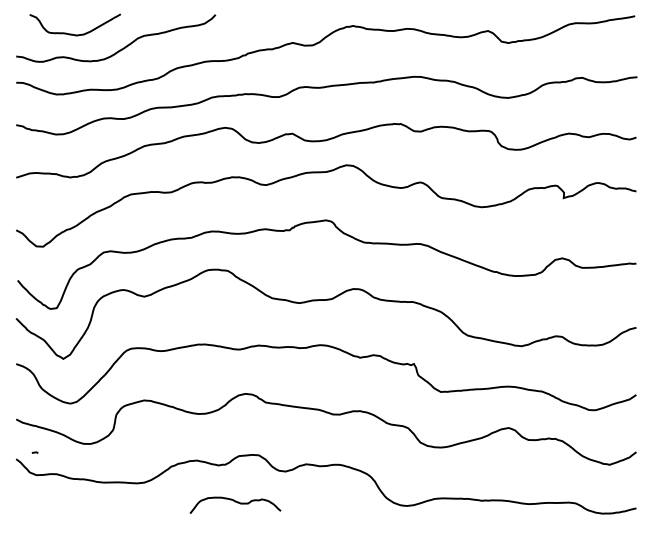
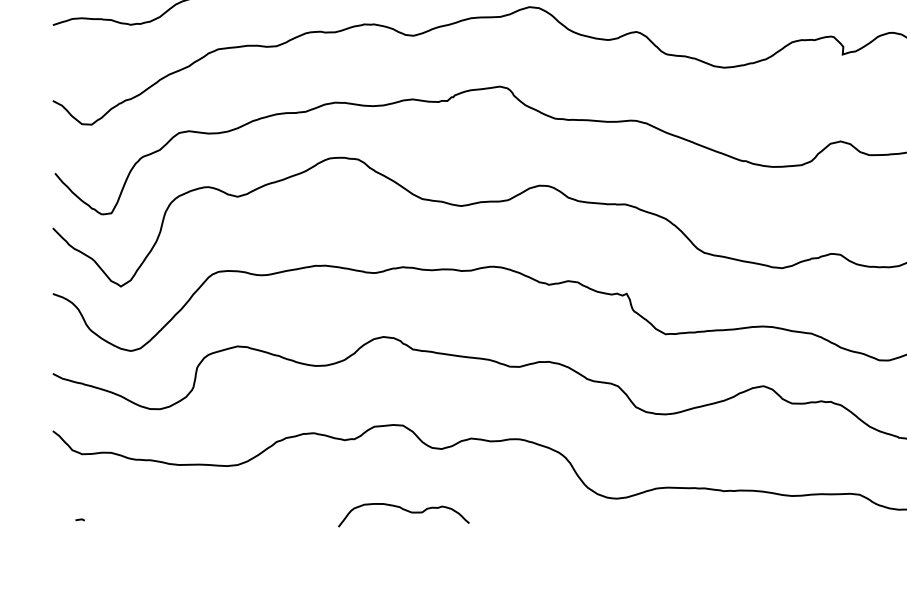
line: (34, 452) -> (79, 519), moved
curve: (235, 502) -> (403, 510), moved

